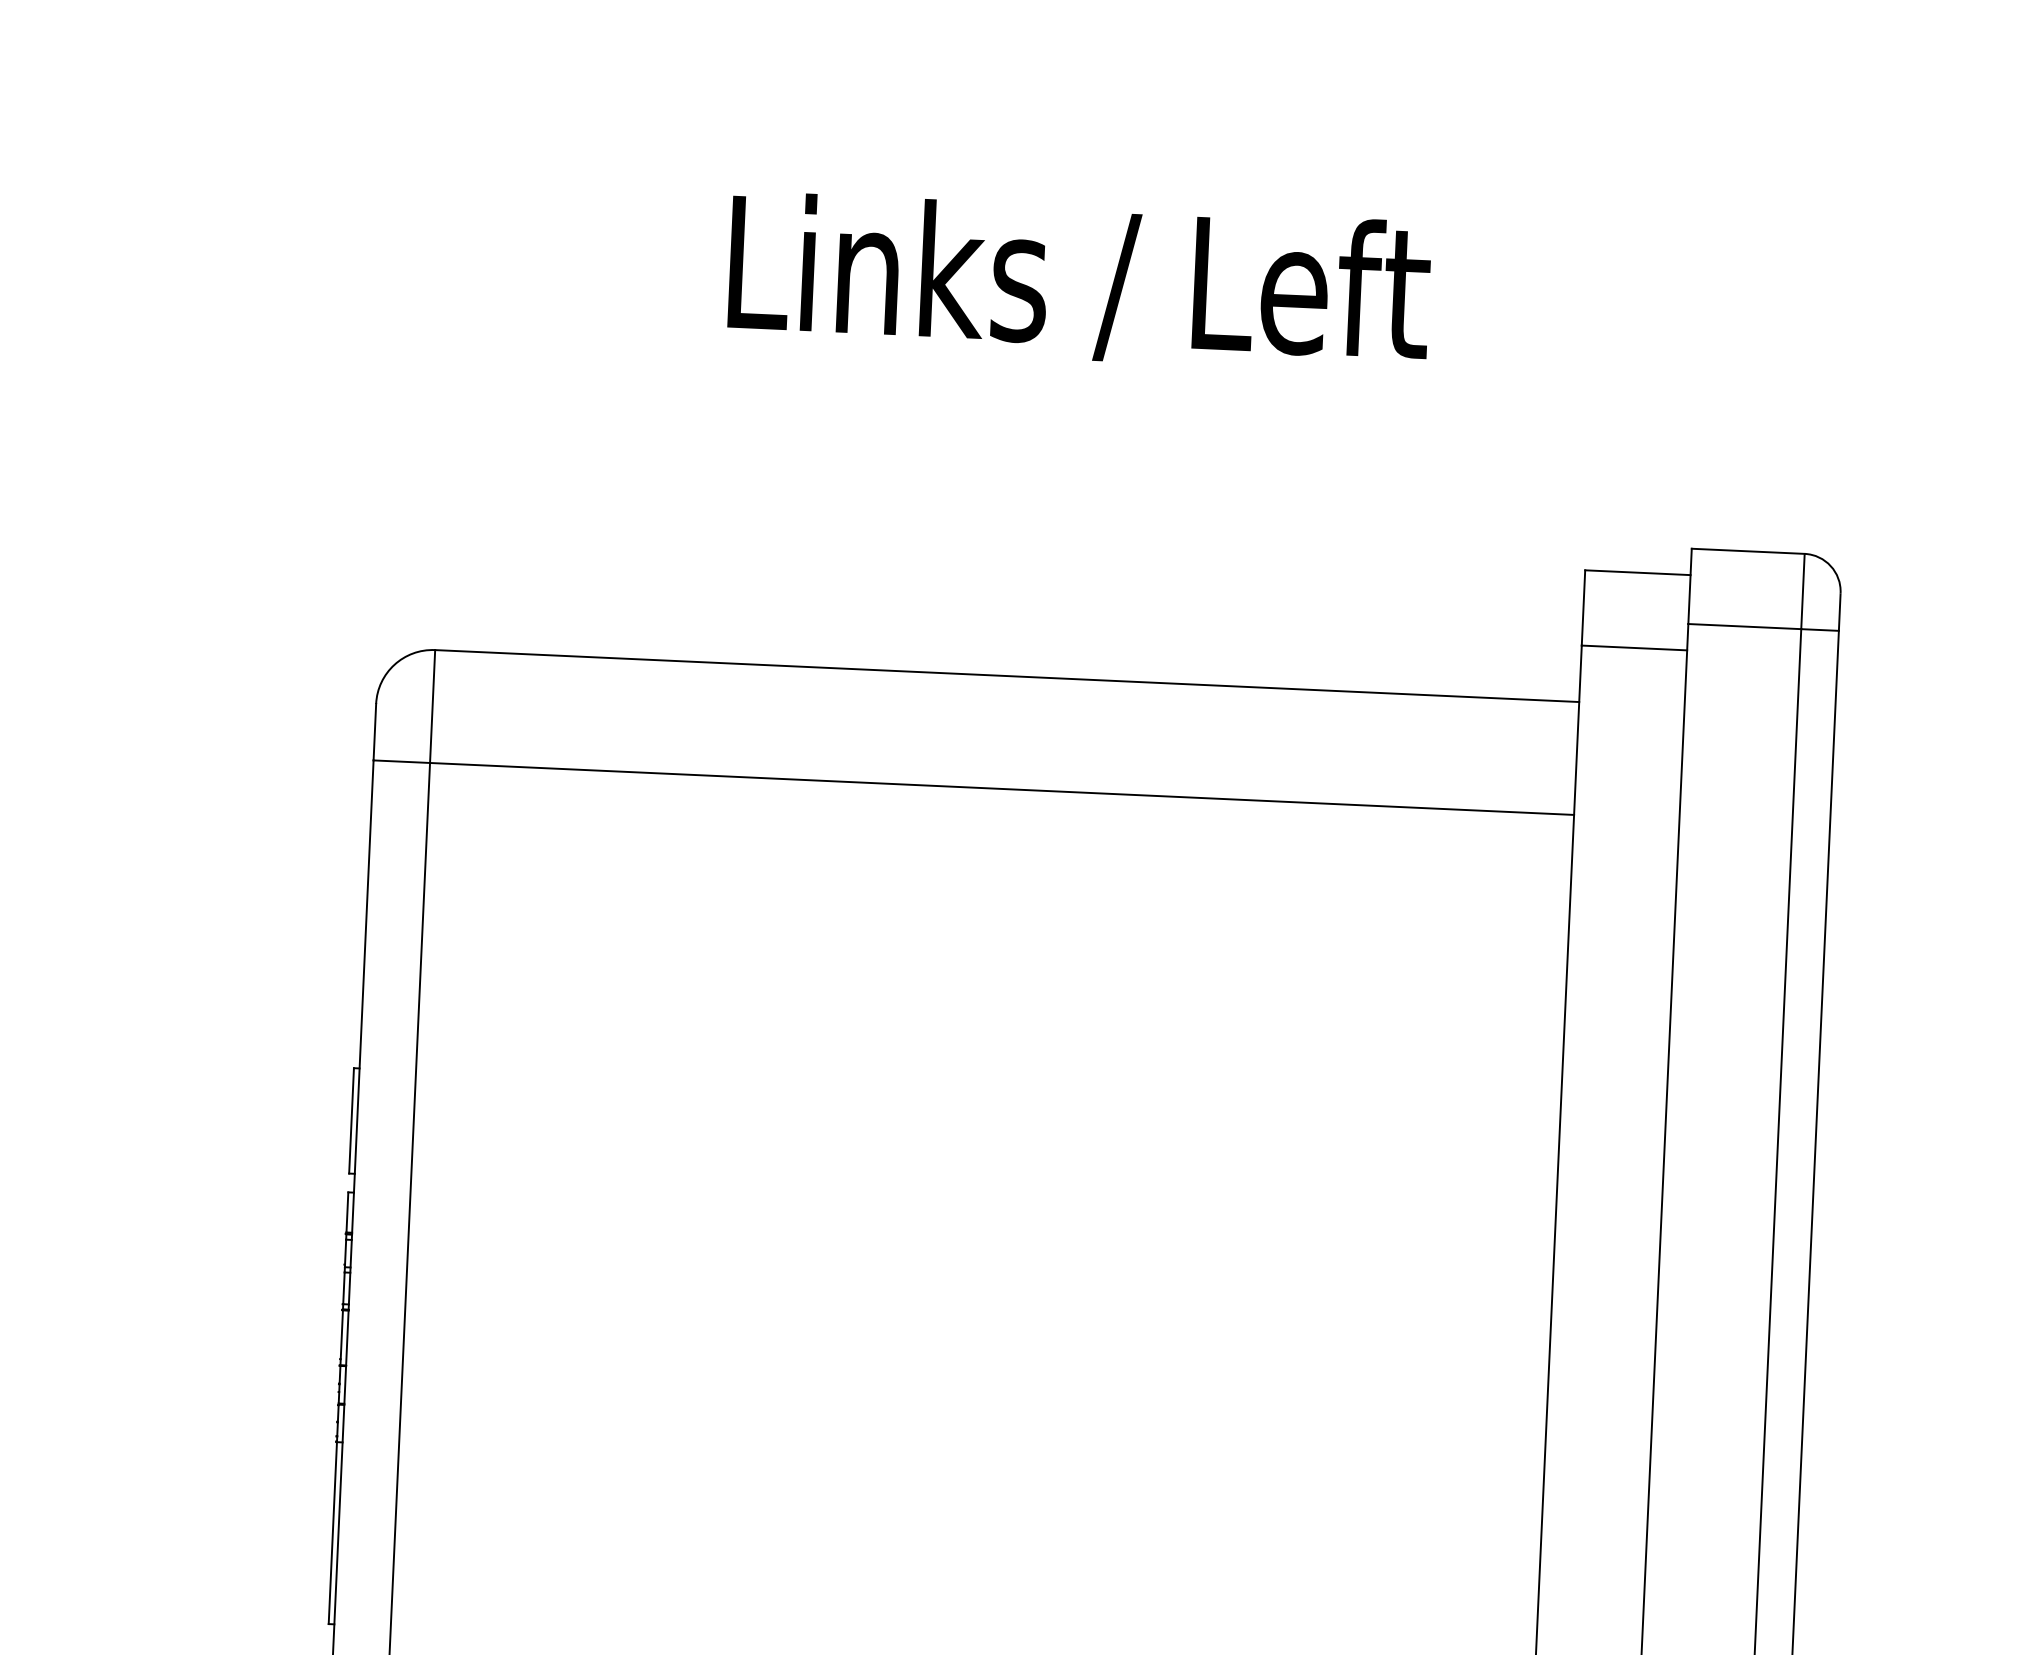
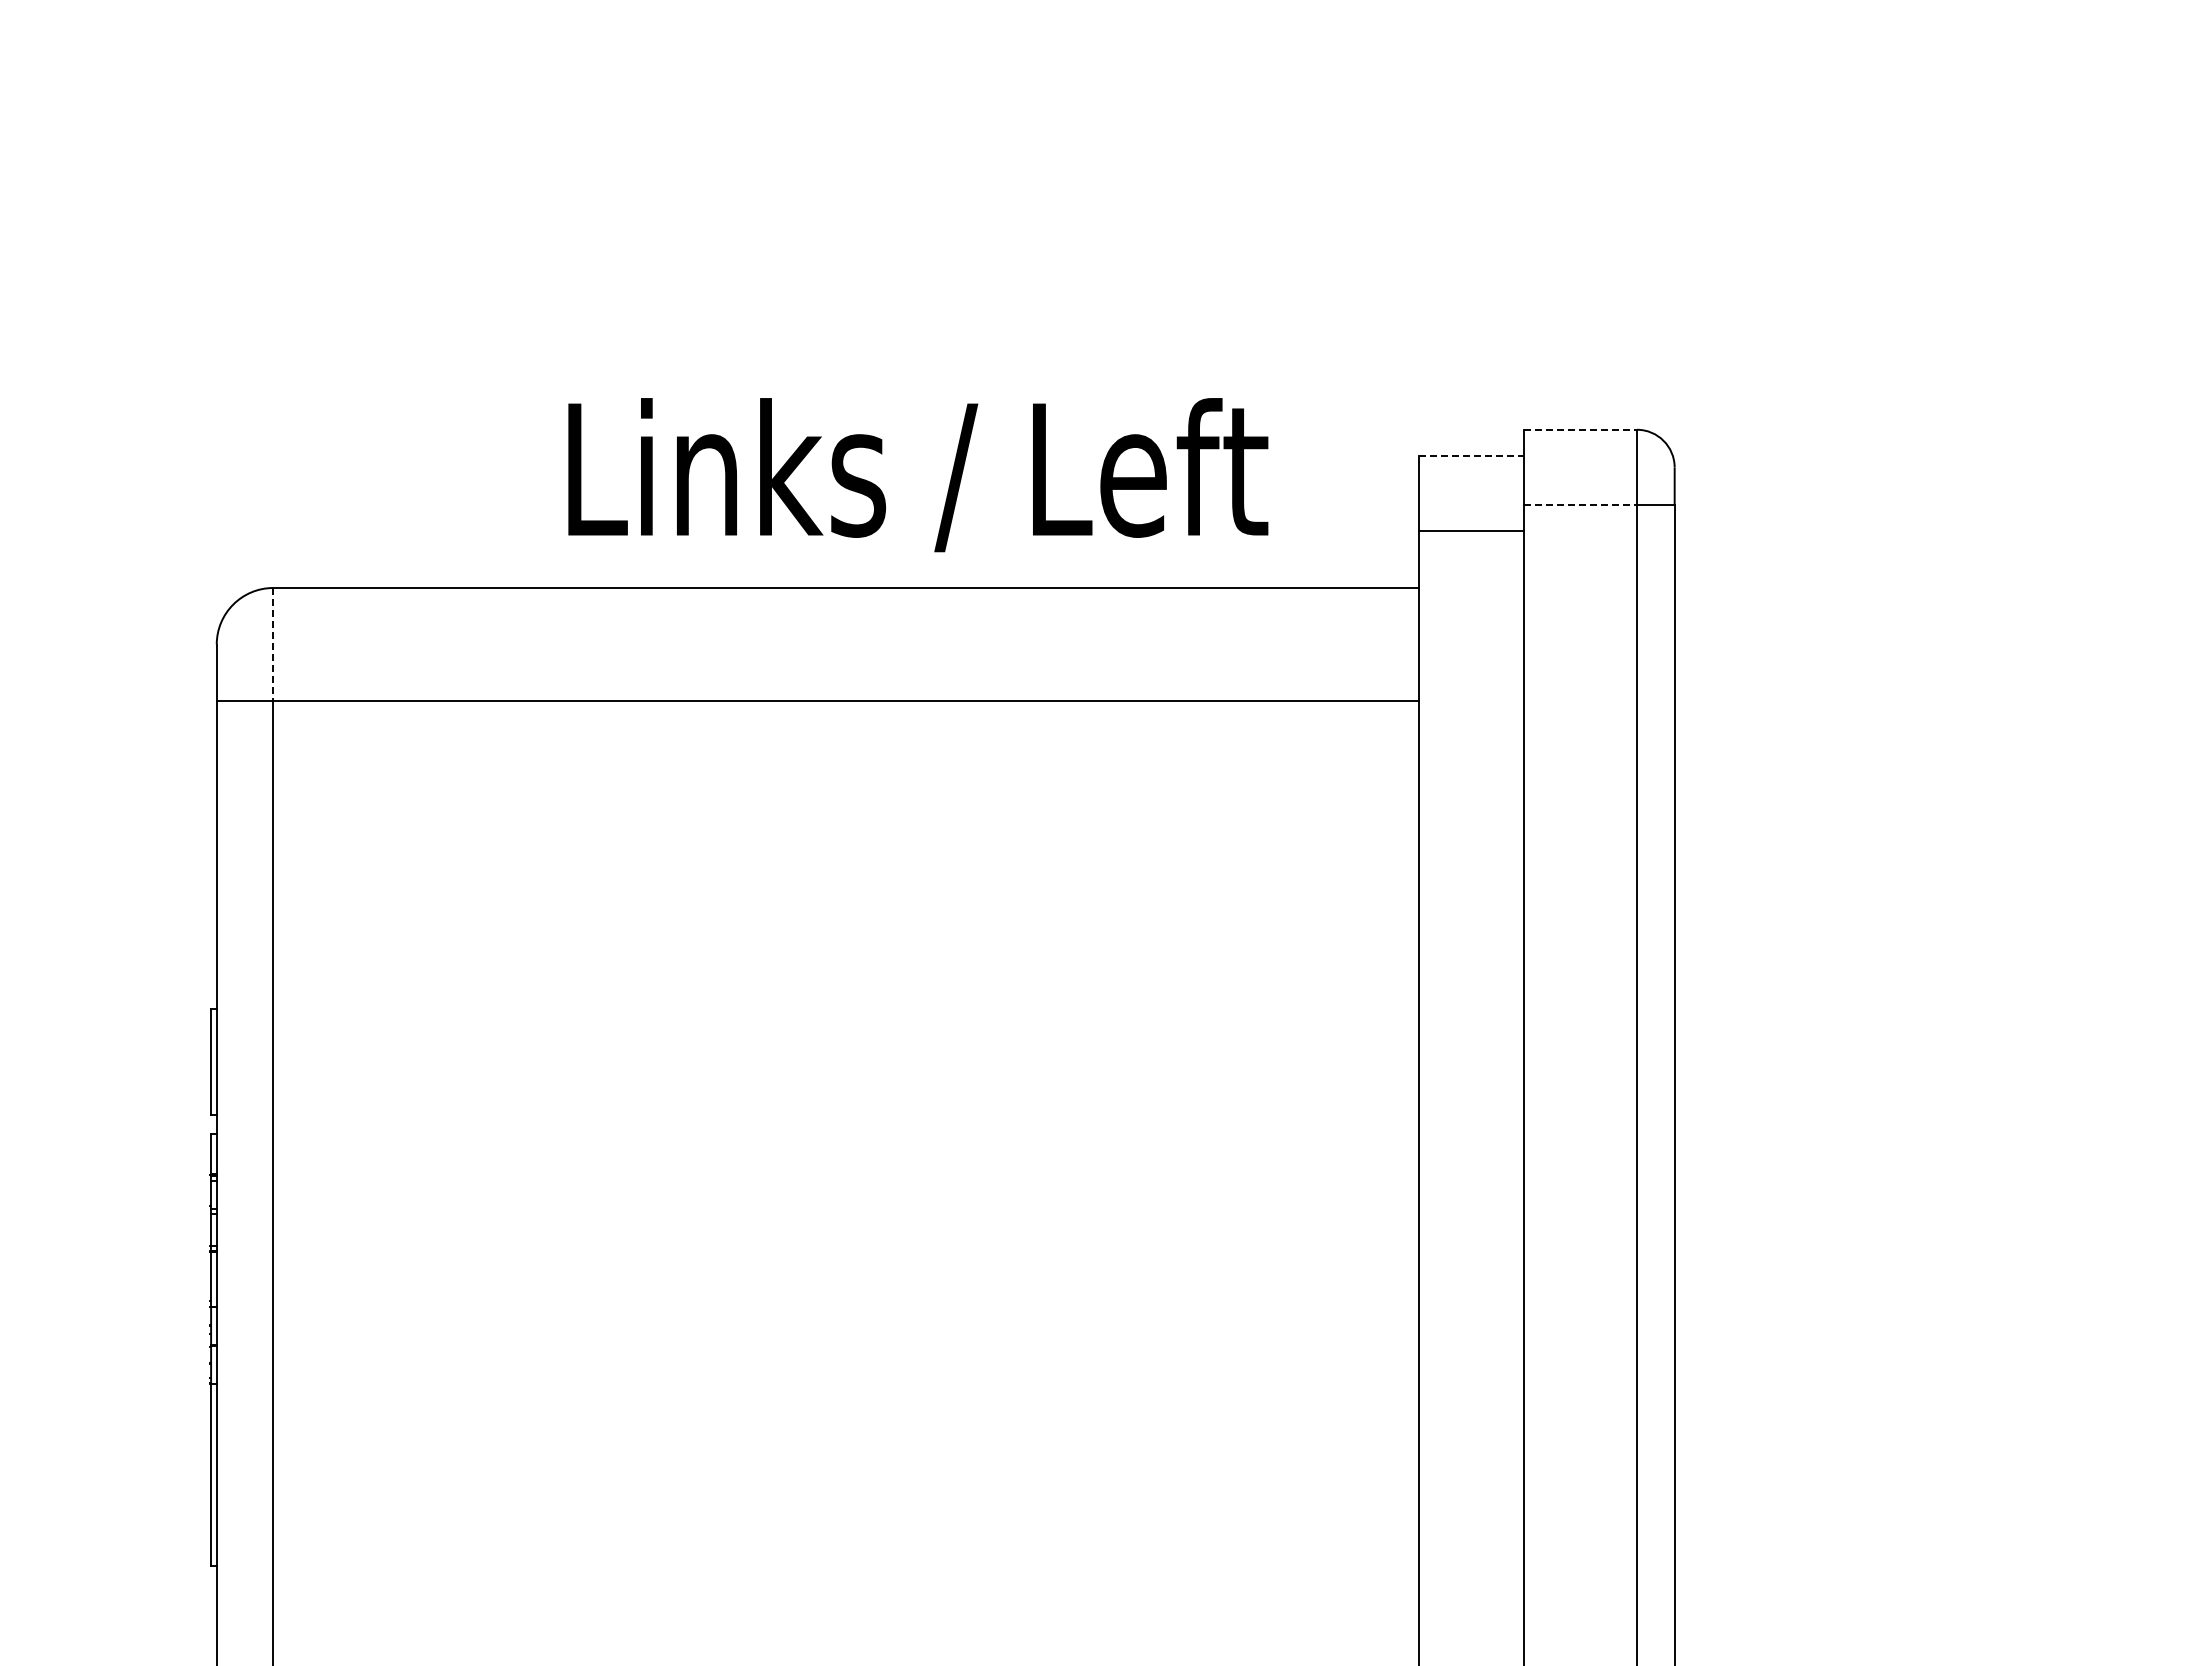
text: (1079, 283) -> (918, 475), moved
line: (1748, 551) -> (1580, 429), solid -> dashed
line: (1638, 573) -> (1471, 456), solid -> dashed
line: (1744, 626) -> (1580, 505), solid -> dashed
line: (432, 706) -> (273, 644), solid -> dashed

